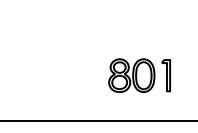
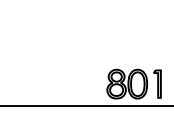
part: (139, 75) -> (134, 83), moved

